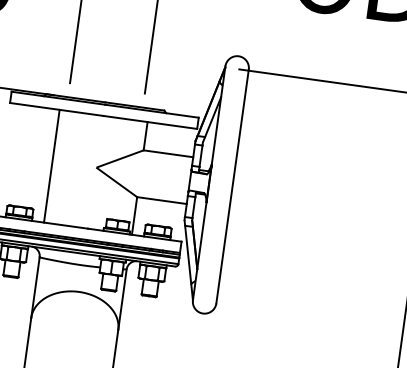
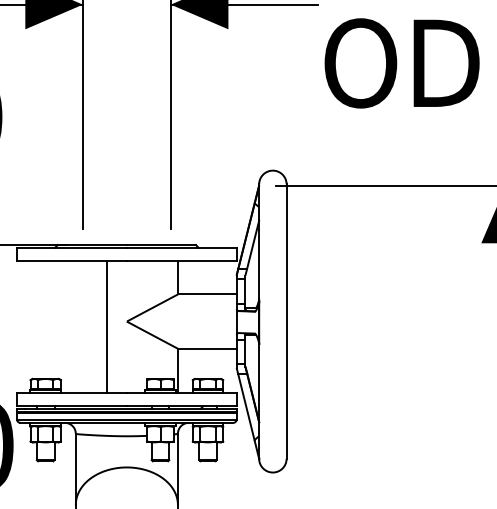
line: (52, 165) -> (107, 326), moved

